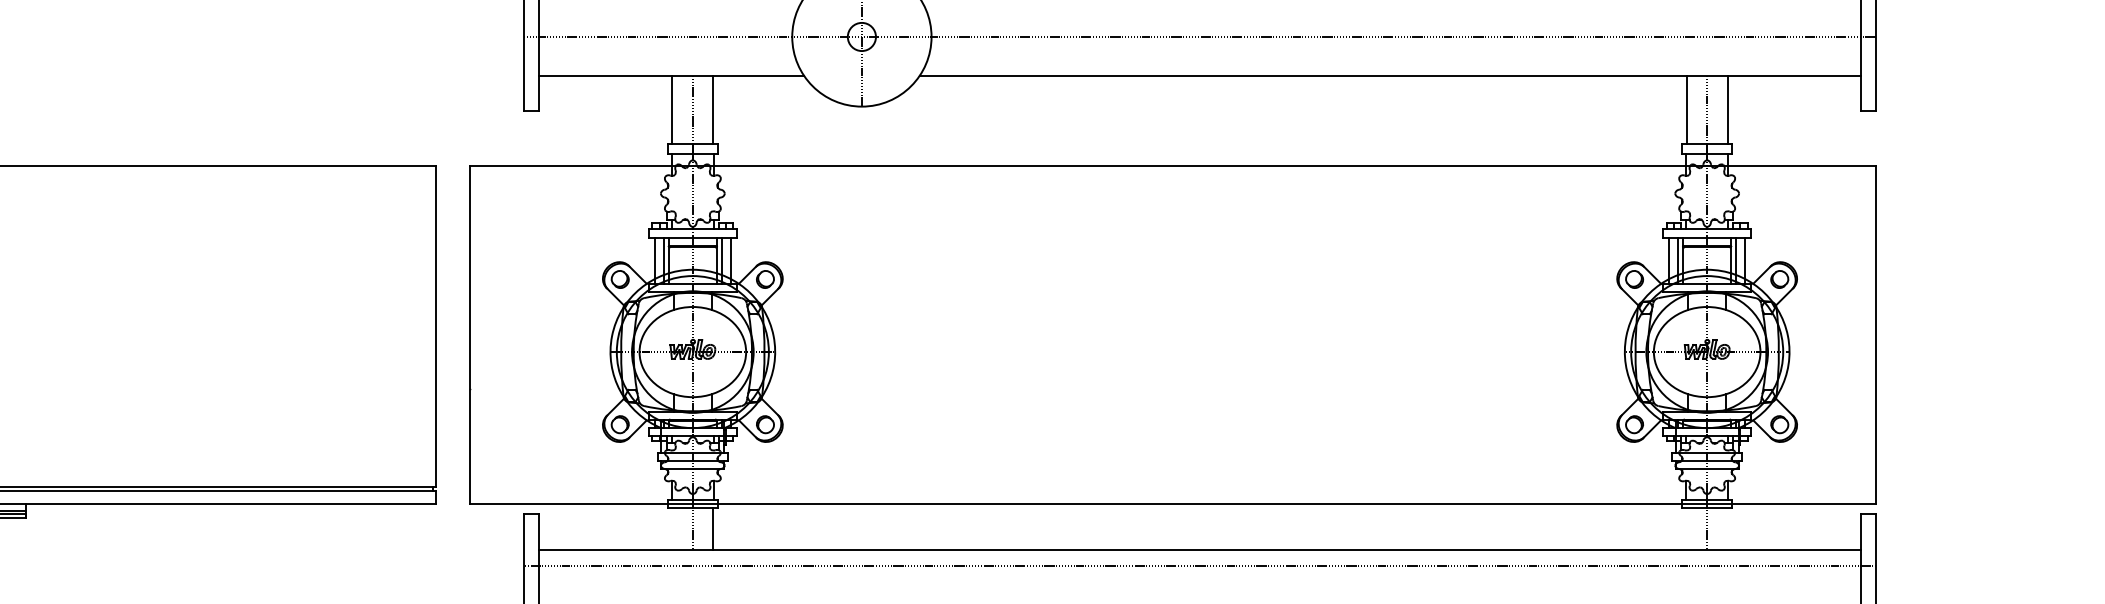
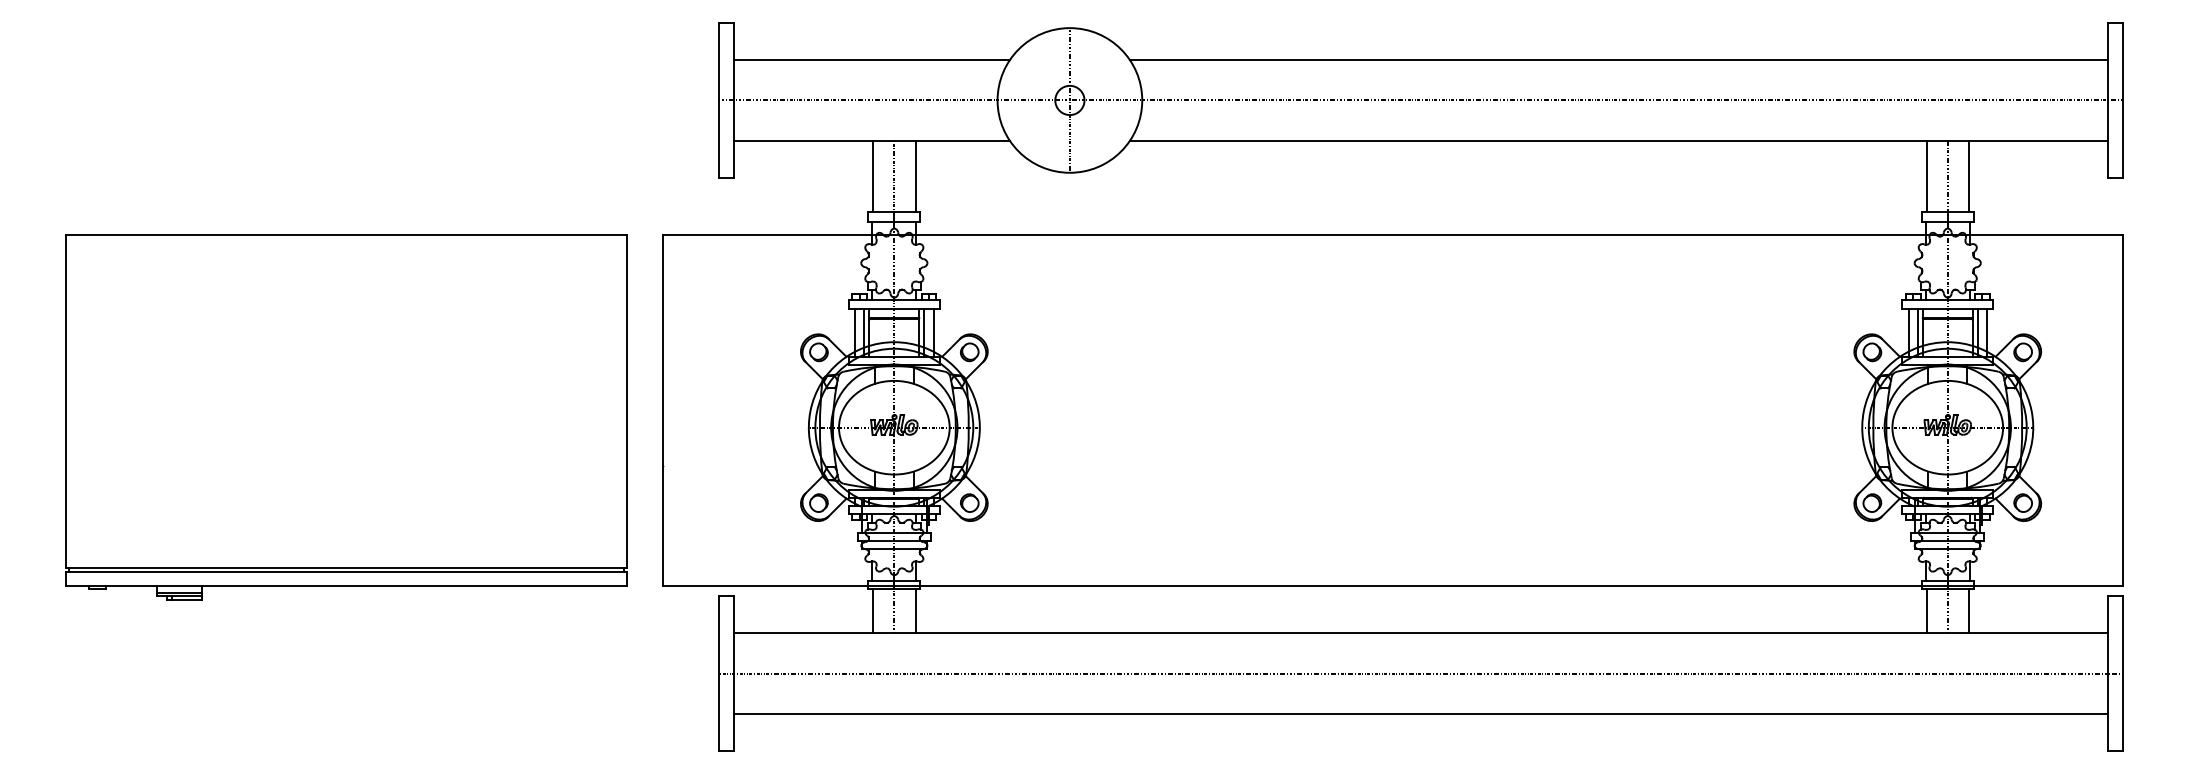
line: (672, 529) -> (873, 611), added
line: (1686, 529) -> (1926, 611), added
line: (1727, 529) -> (1968, 611), added
line: (1199, 565) -> (1420, 673), moved

